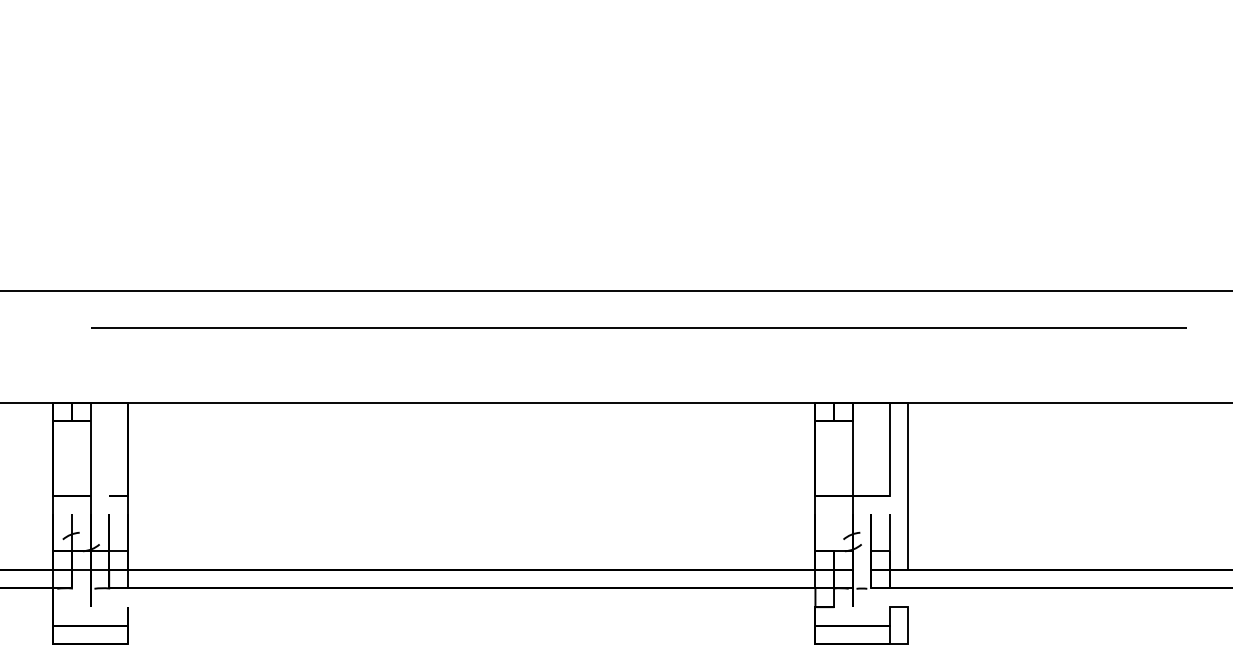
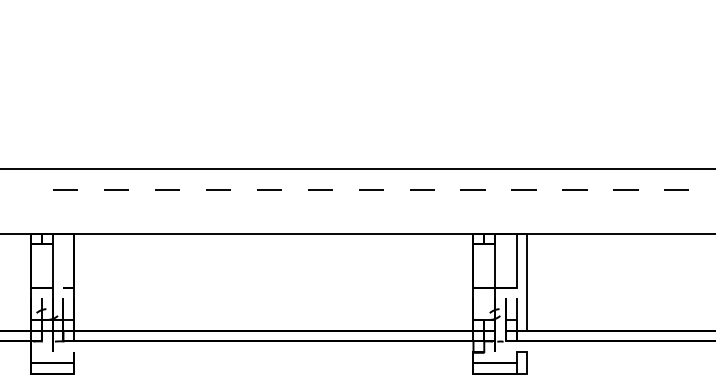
line: (639, 328) -> (371, 190), solid -> dashed

